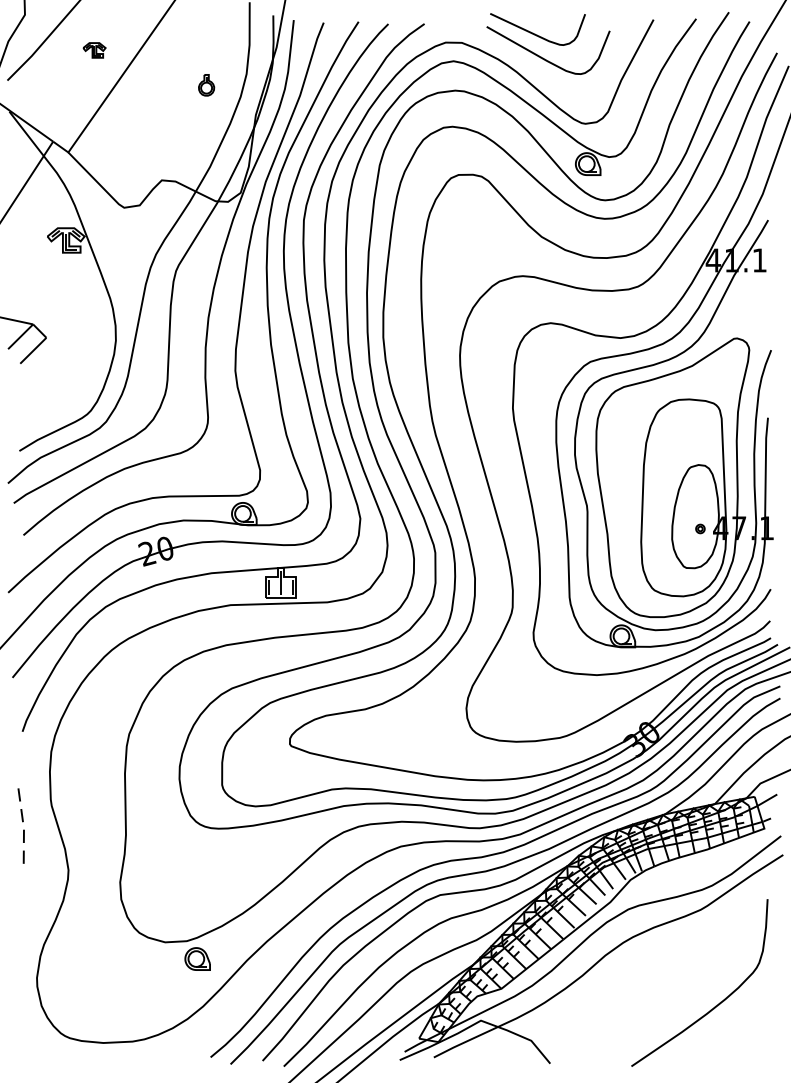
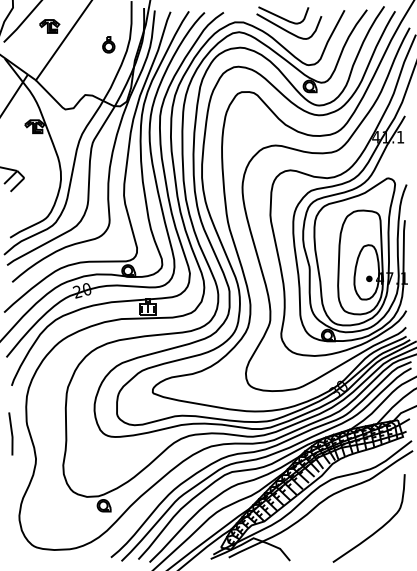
part: (94, 50) -> (49, 26), size x1.67
part: (205, 84) -> (108, 44), size x1.43
line: (23, 823) -> (12, 434), dashed -> solid

